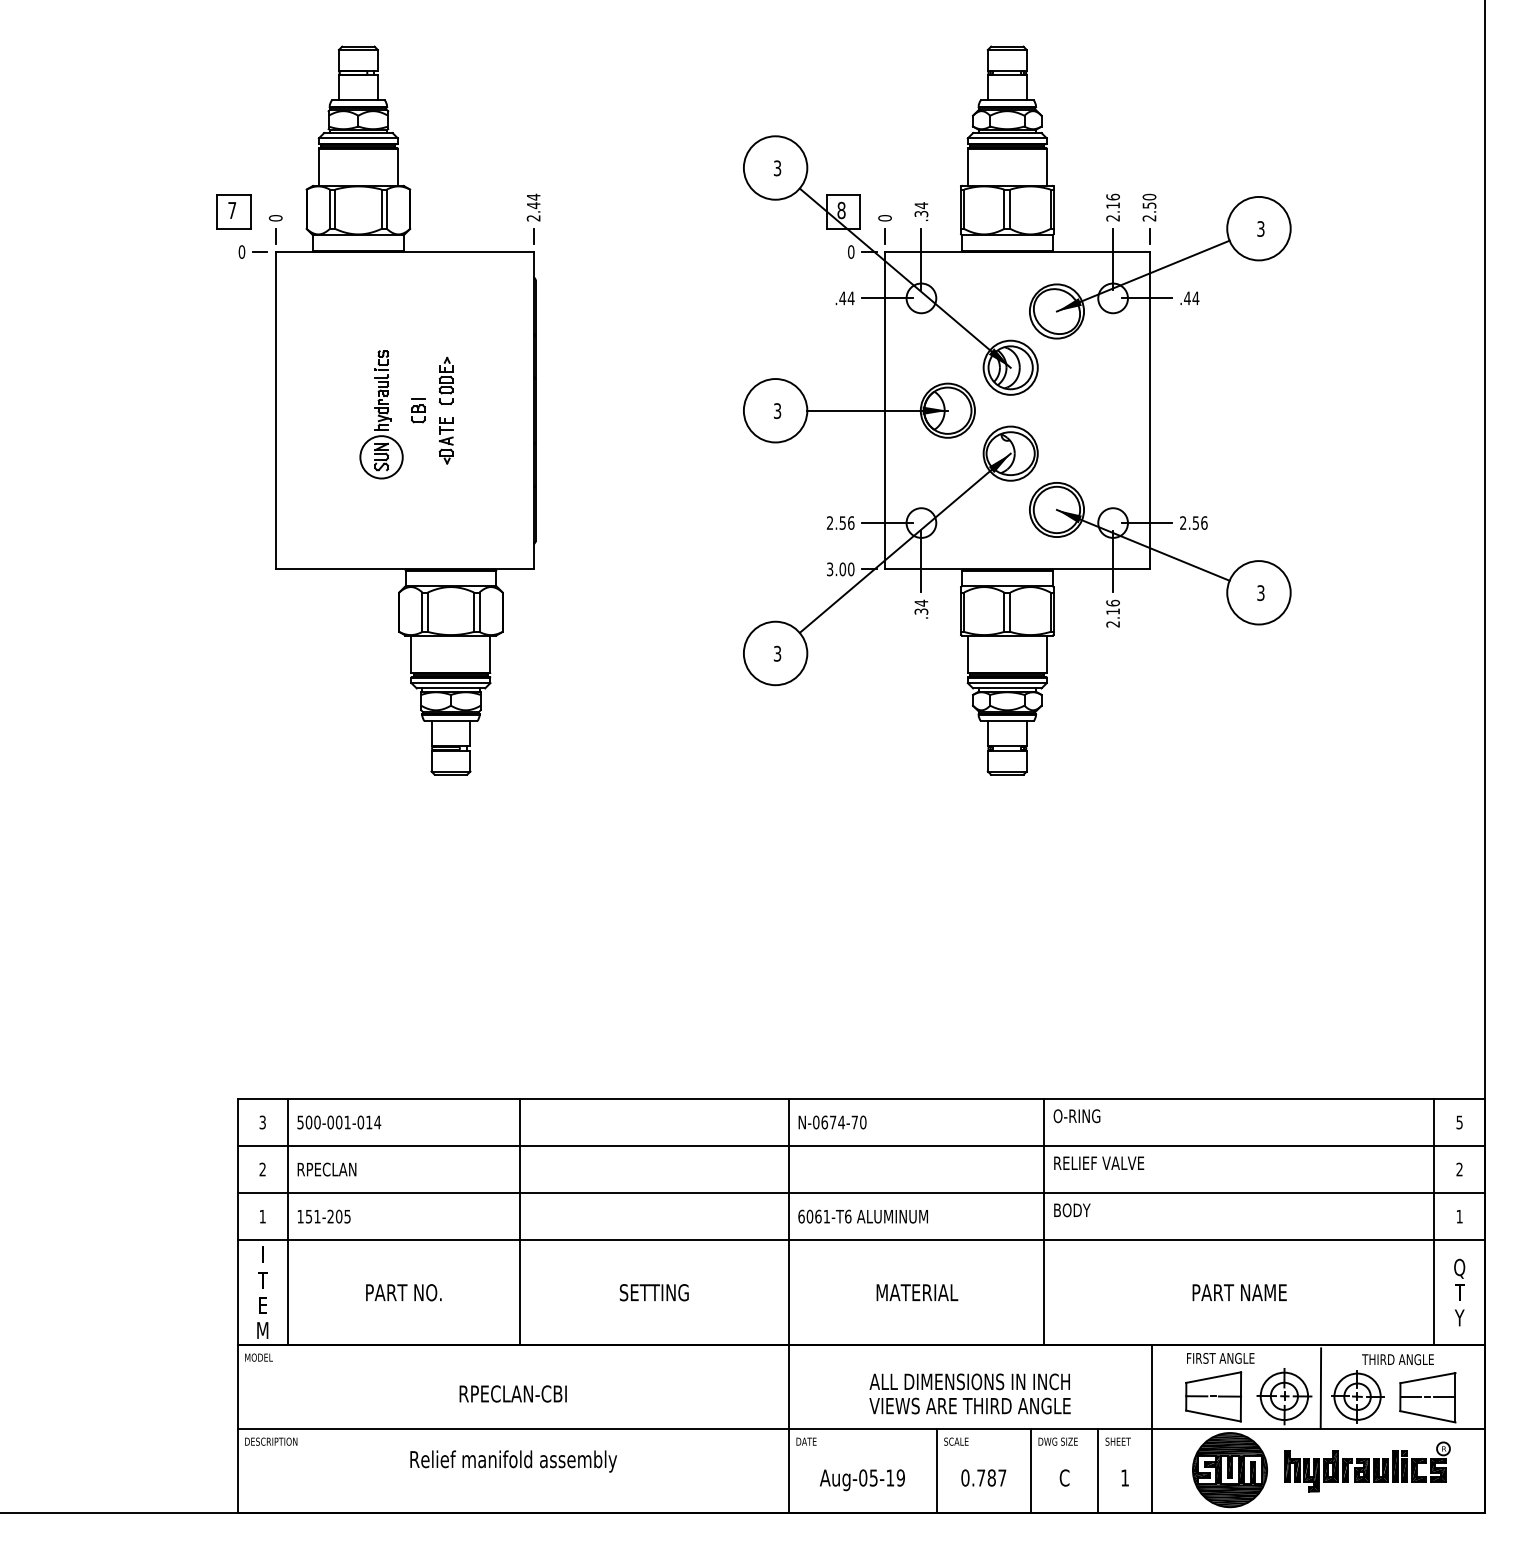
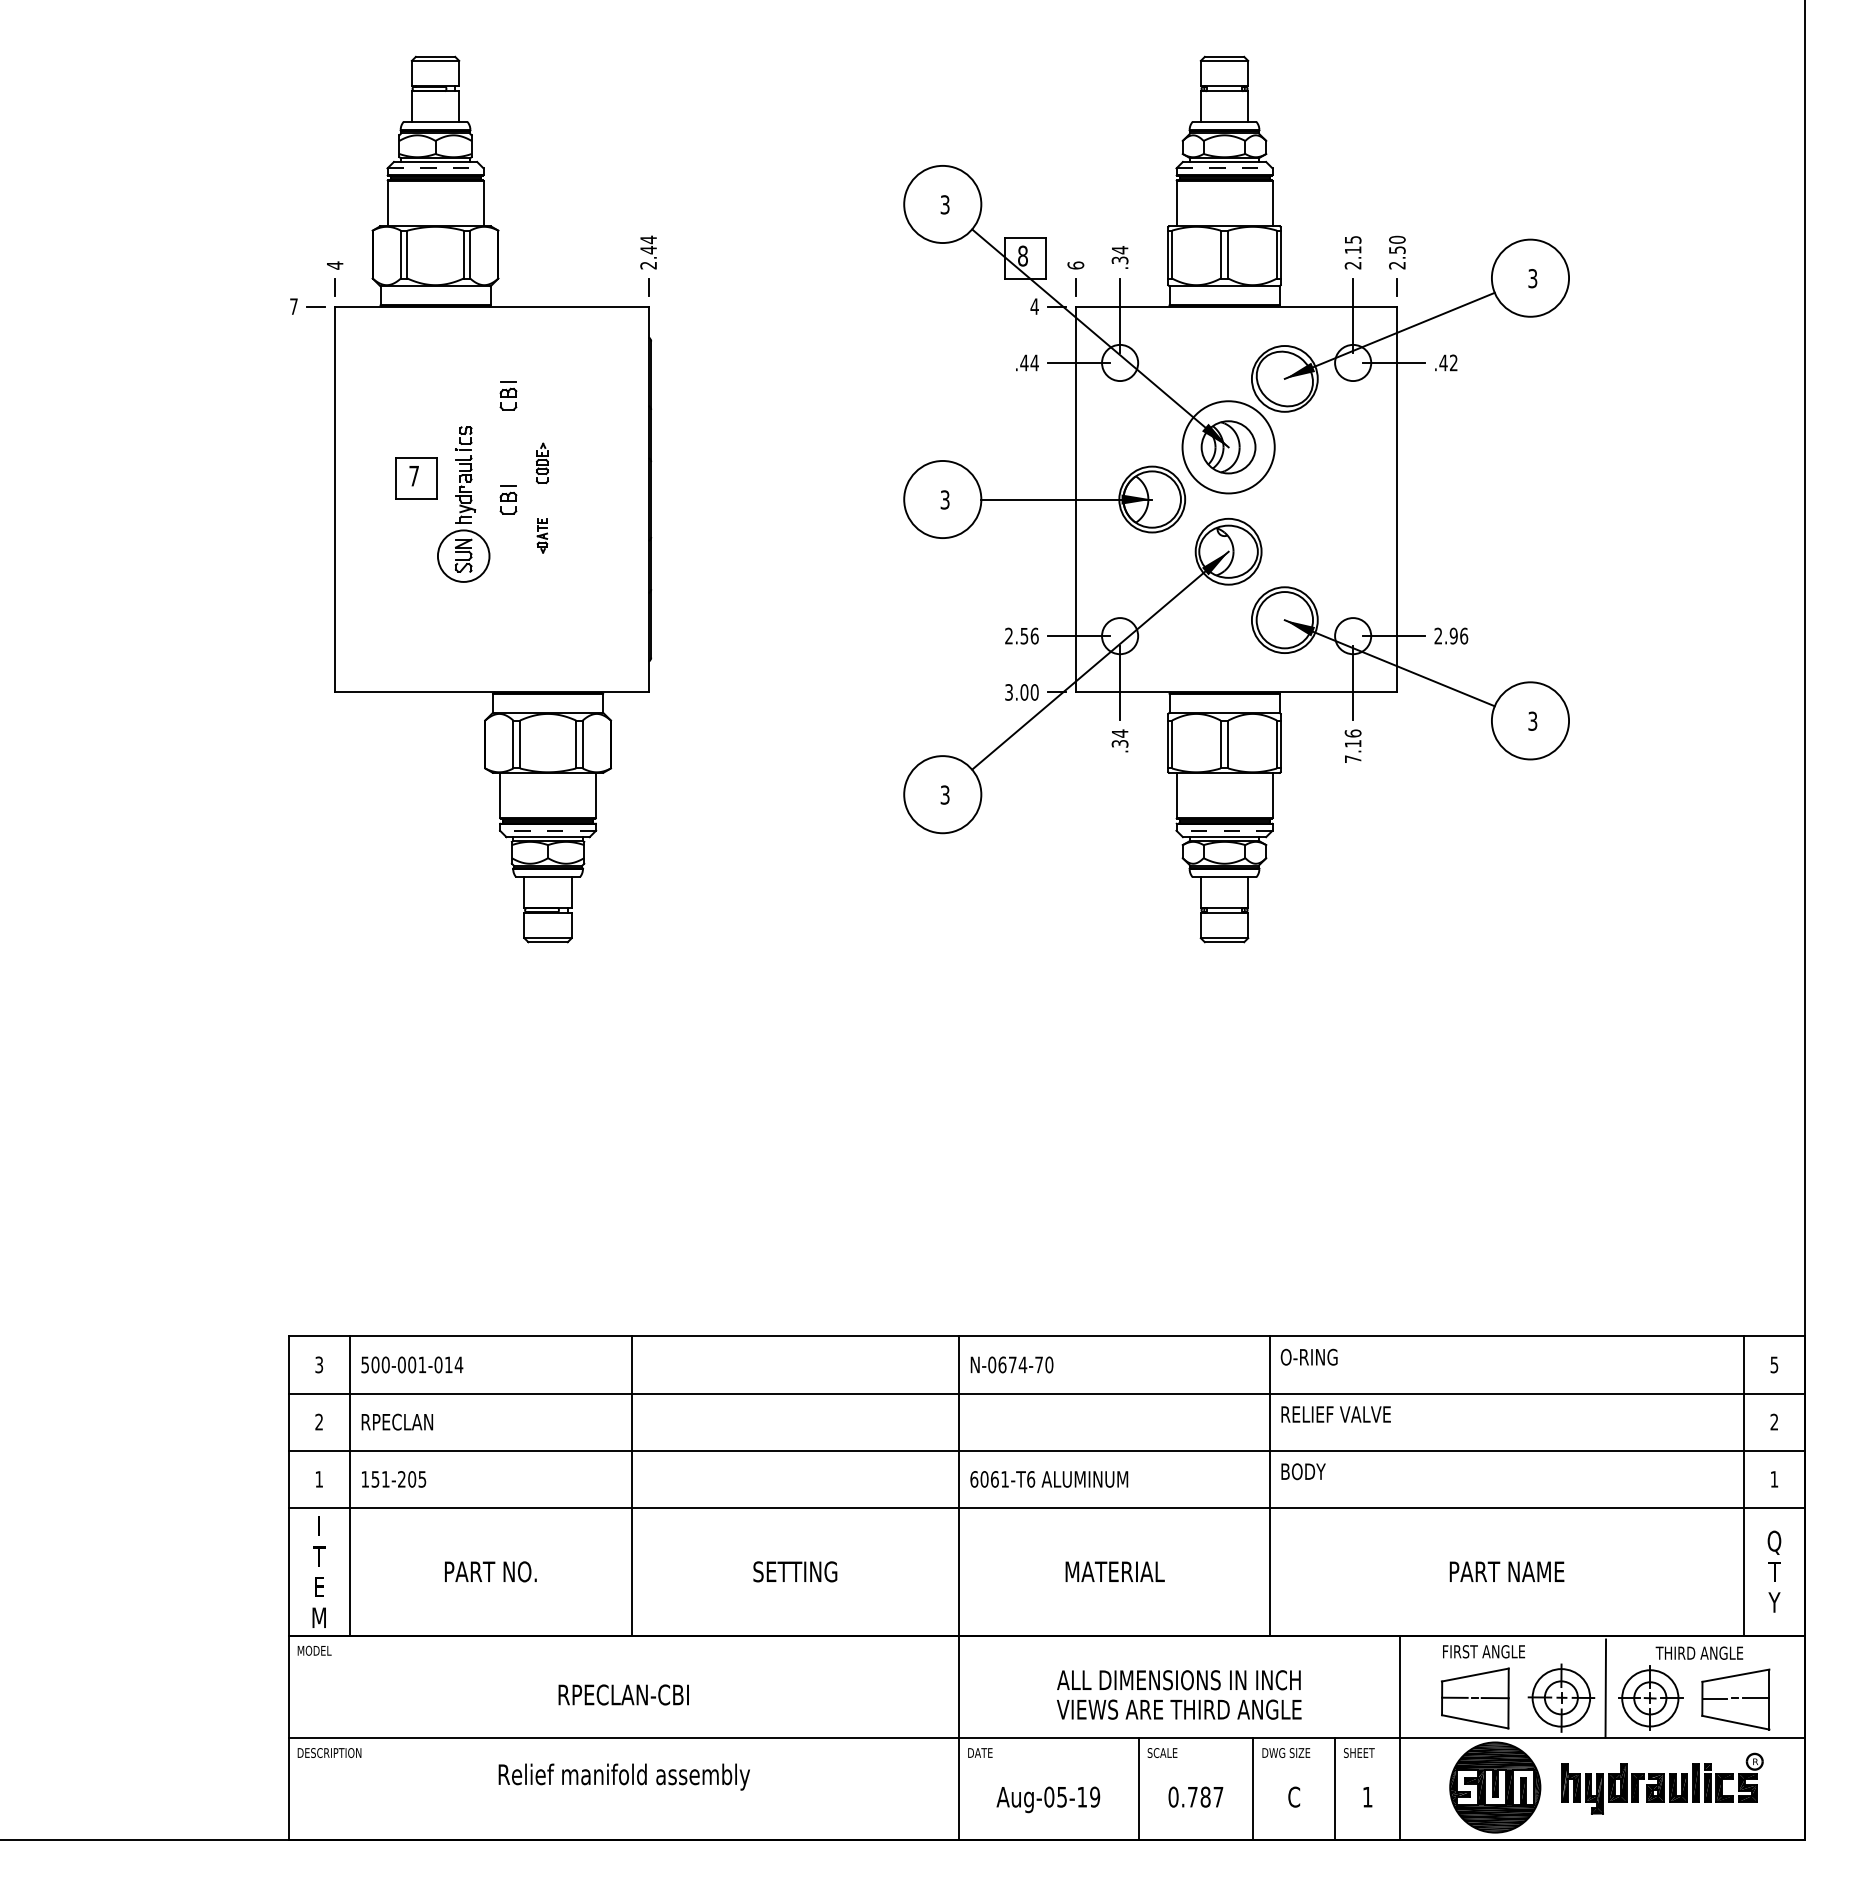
line: (359, 138) -> (436, 168), solid -> dashed
line: (1008, 138) -> (1225, 168), solid -> dashed
text: (1112, 196) -> (1352, 239), 2.16 -> 2.15
part: (234, 212) -> (416, 478), moved
text: (275, 218) -> (334, 265), 0 -> 4
text: (884, 218) -> (1075, 265), 0 -> 6
text: (241, 251) -> (293, 306), 0 -> 7
text: (851, 251) -> (1034, 306), 0 -> 4
text: (1195, 298) -> (1453, 362), .44 -> .42
part: (418, 325) -> (508, 395), added
circle: (1010, 367) -> (1228, 447), size x1.4
part: (446, 381) -> (542, 463), size x0.7
part: (446, 440) -> (542, 535), size x0.6
text: (1195, 522) -> (1453, 635), 2.56 -> 2.96
text: (1112, 624) -> (1352, 759), 2.16 -> 7.16
line: (450, 682) -> (547, 830), solid -> dashed
line: (1007, 682) -> (1224, 830), solid -> dashed

